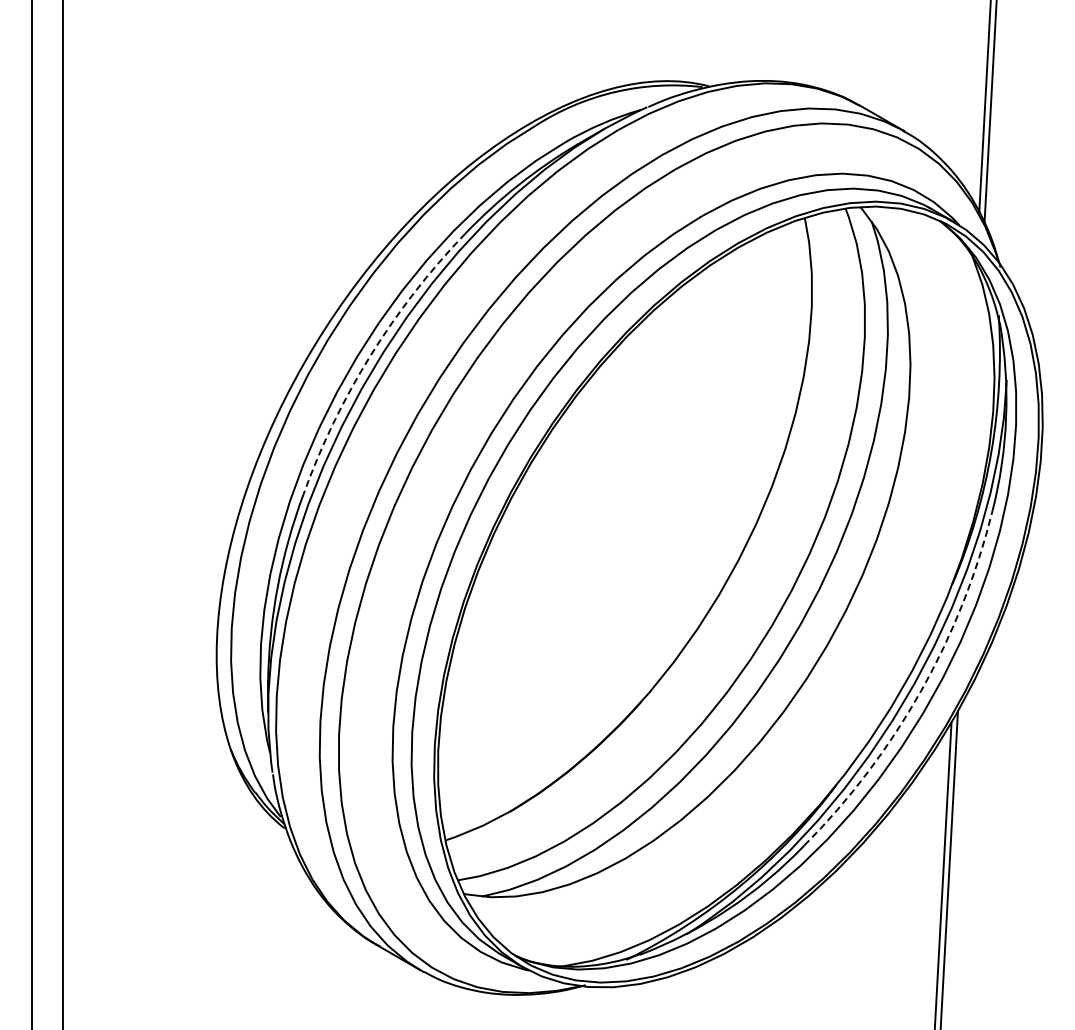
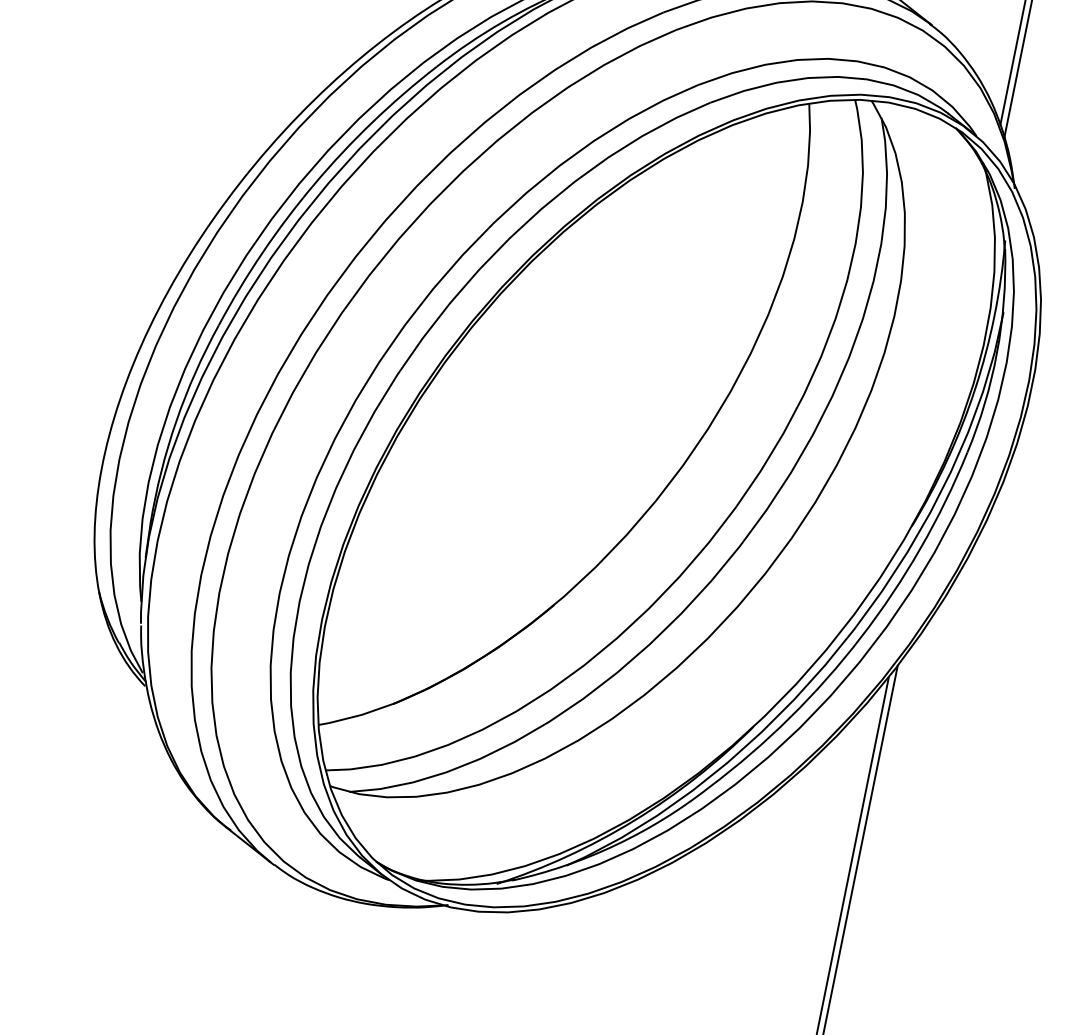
arc: (370, 355) -> (314, 184), dashed -> solid
arc: (921, 690) -> (861, 637), dashed -> solid

